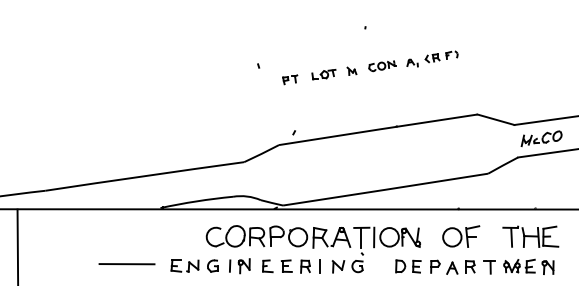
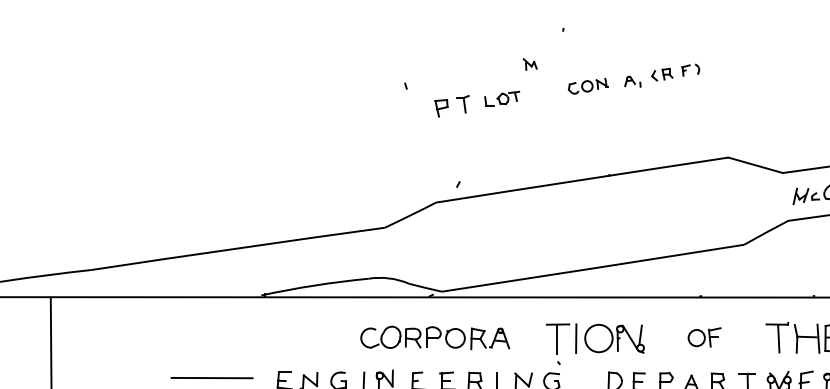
part: (351, 70) -> (529, 63), moved
part: (290, 79) -> (452, 105), size x1.6
part: (278, 236) -> (435, 337), size x0.7
part: (461, 236) -> (704, 337), size x0.6

